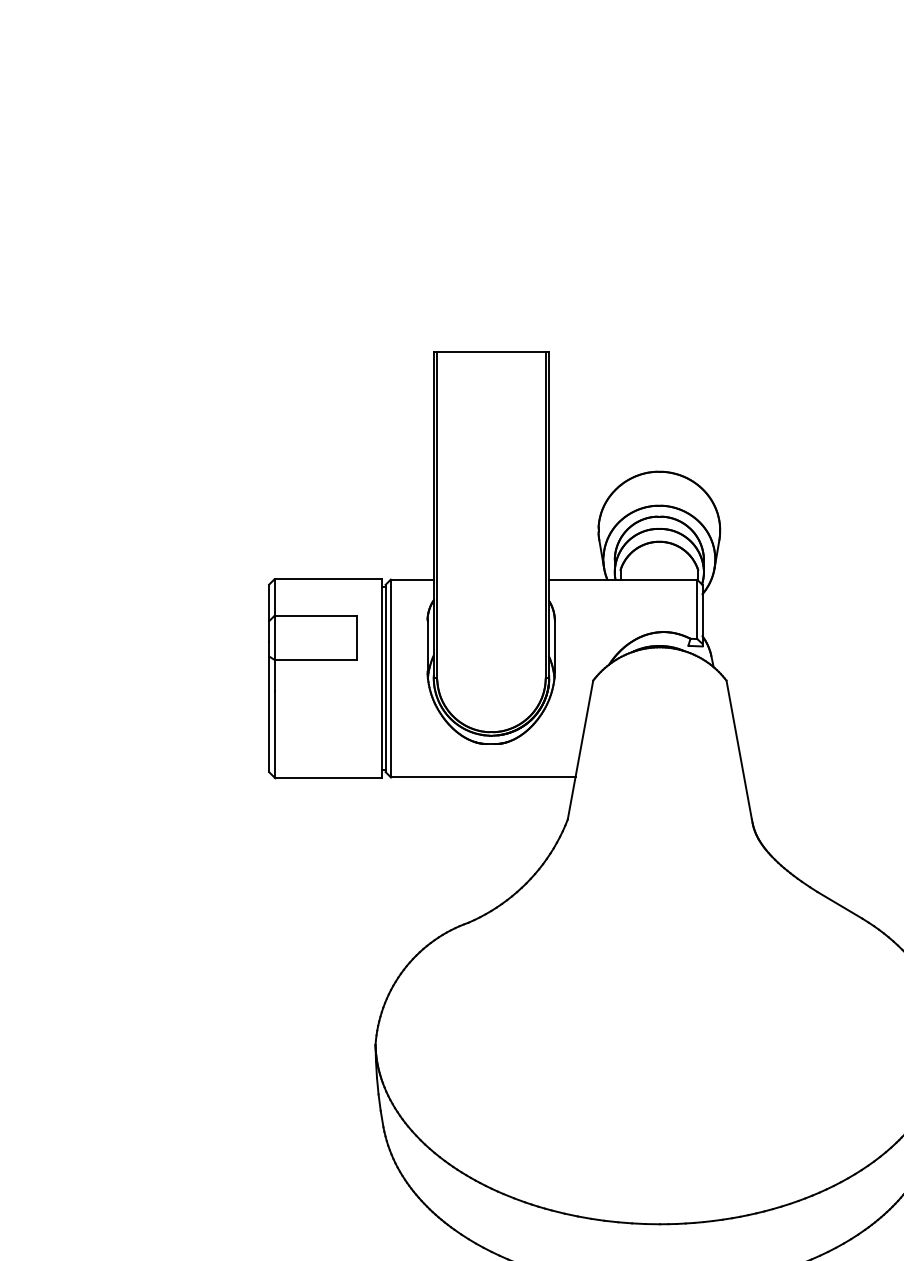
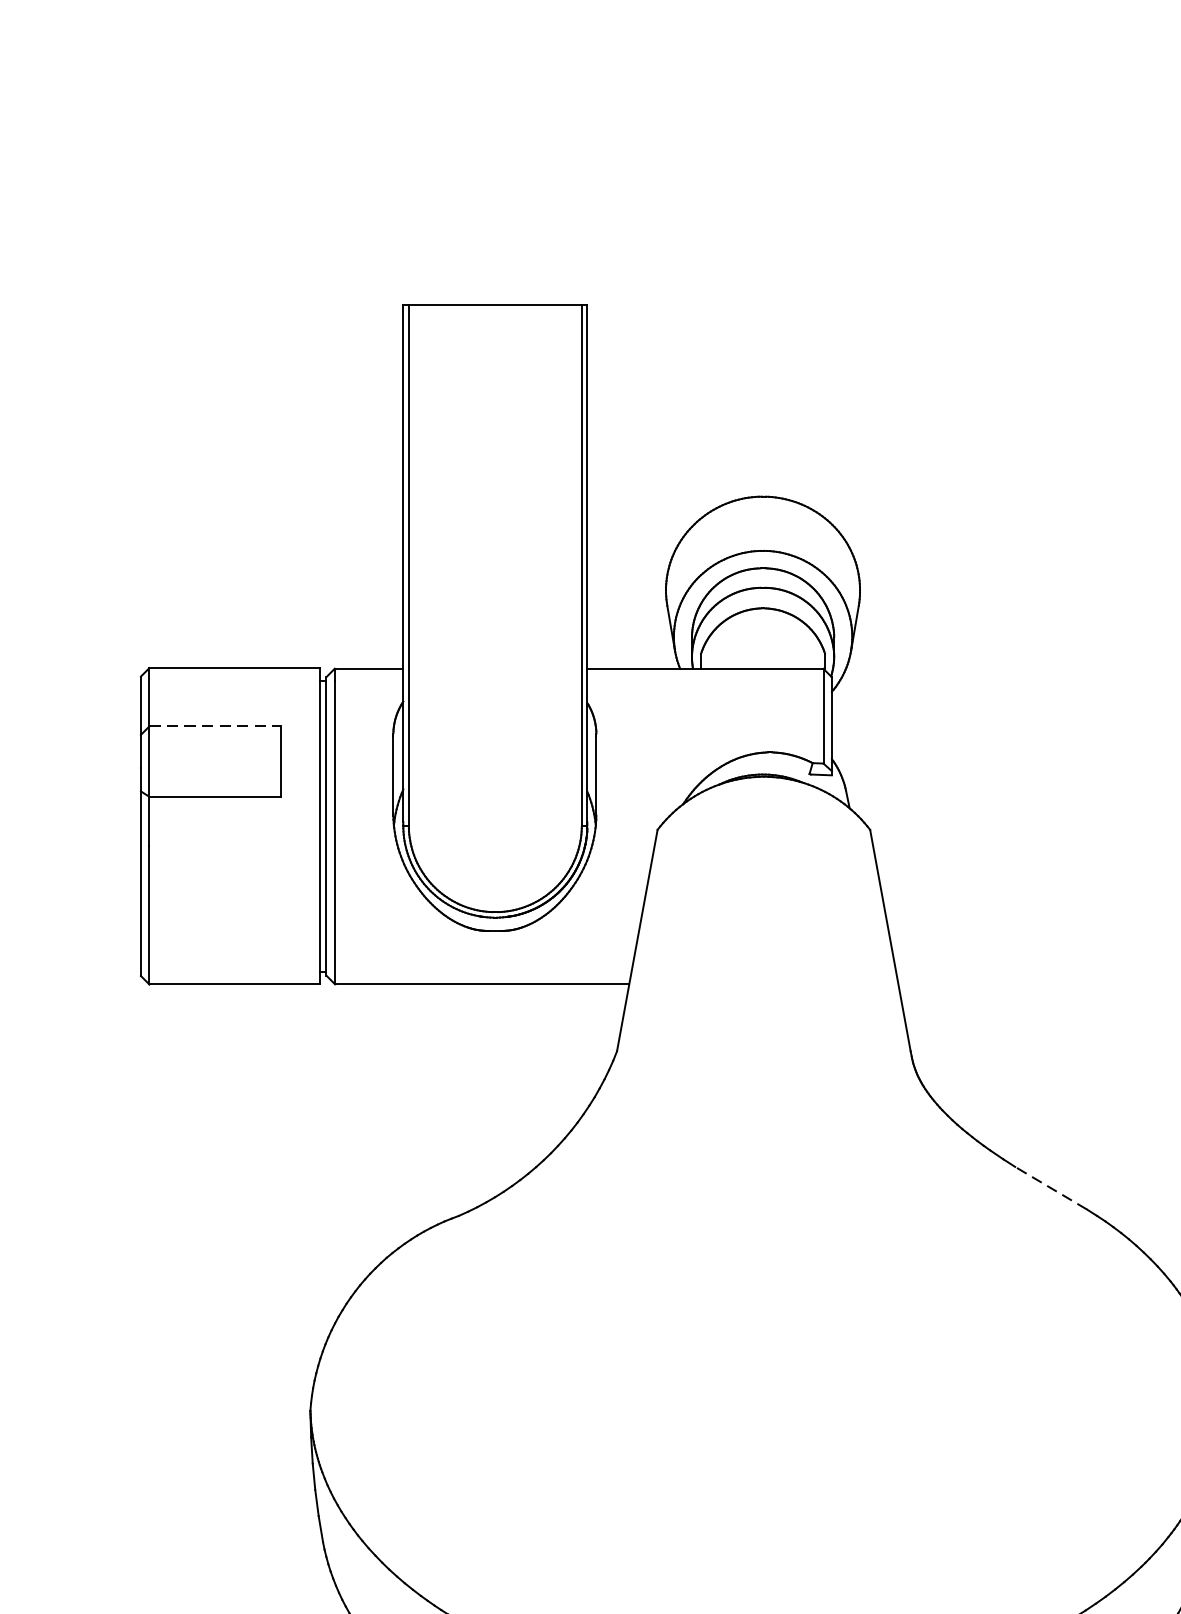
line: (316, 615) -> (216, 725), solid -> dashed
line: (839, 905) -> (1050, 1188), solid -> dashed

